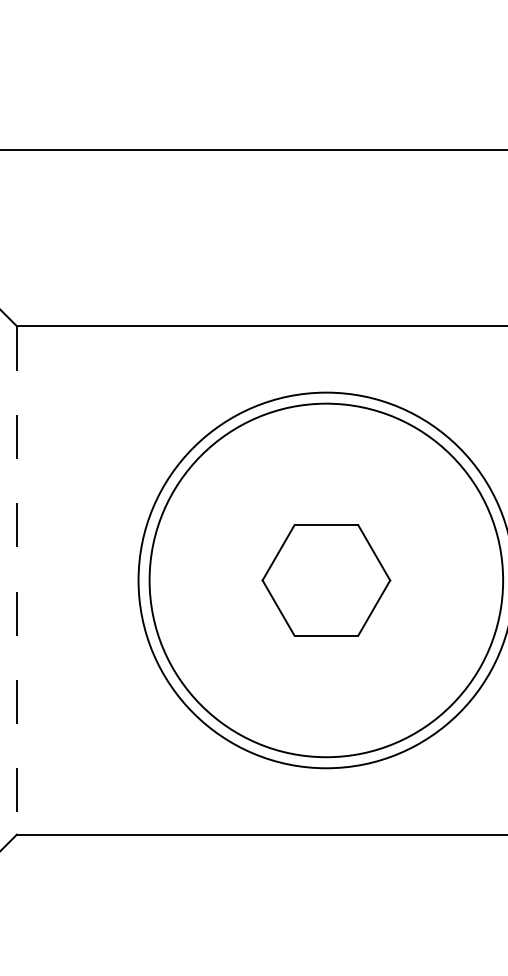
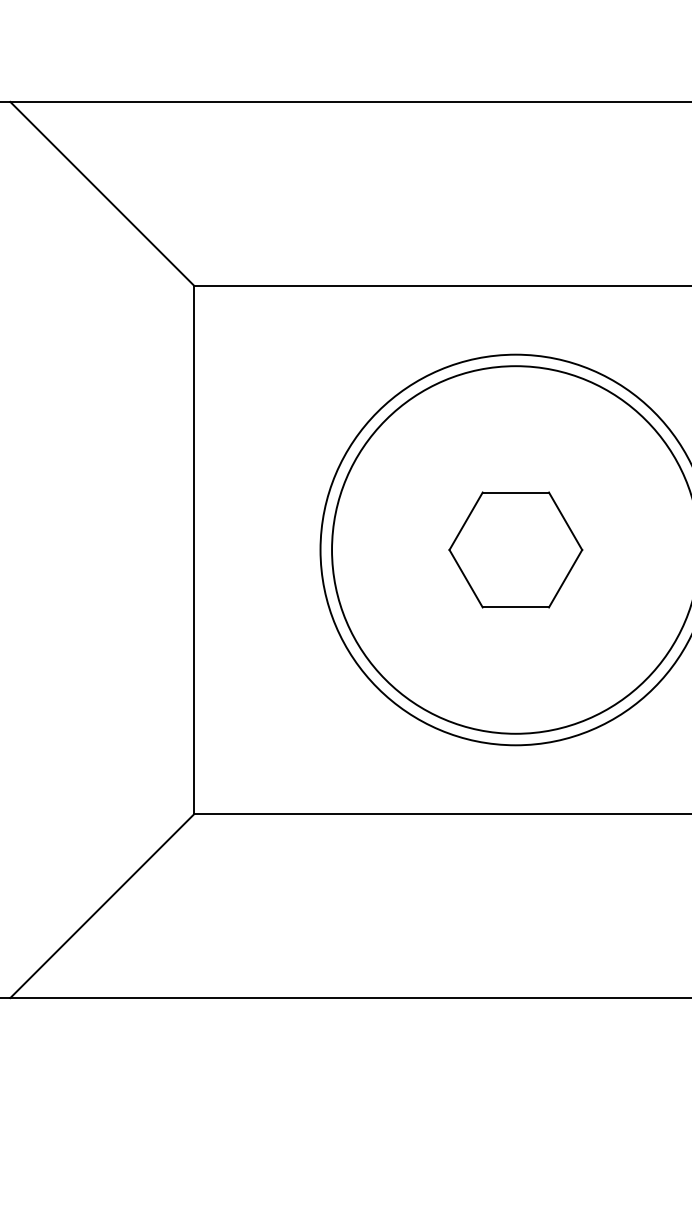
line: (17, 580) -> (194, 550), dashed -> solid

